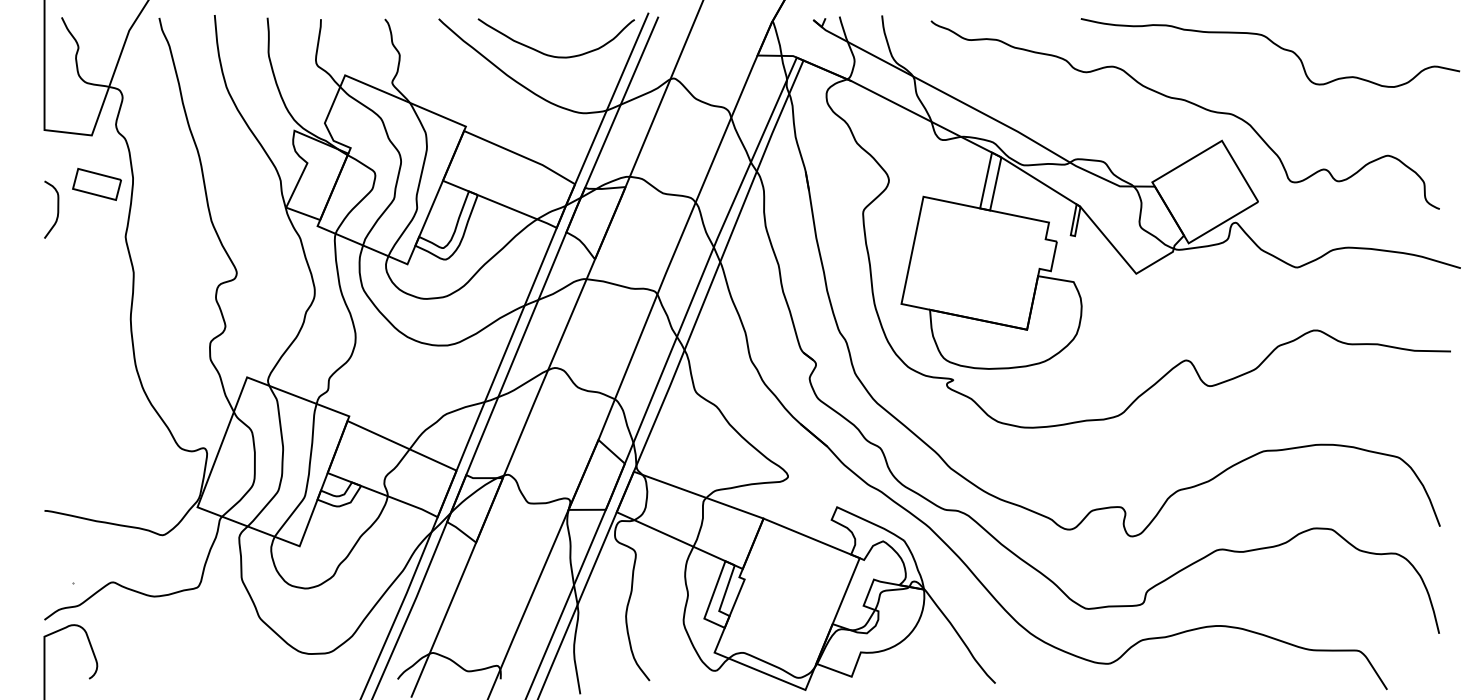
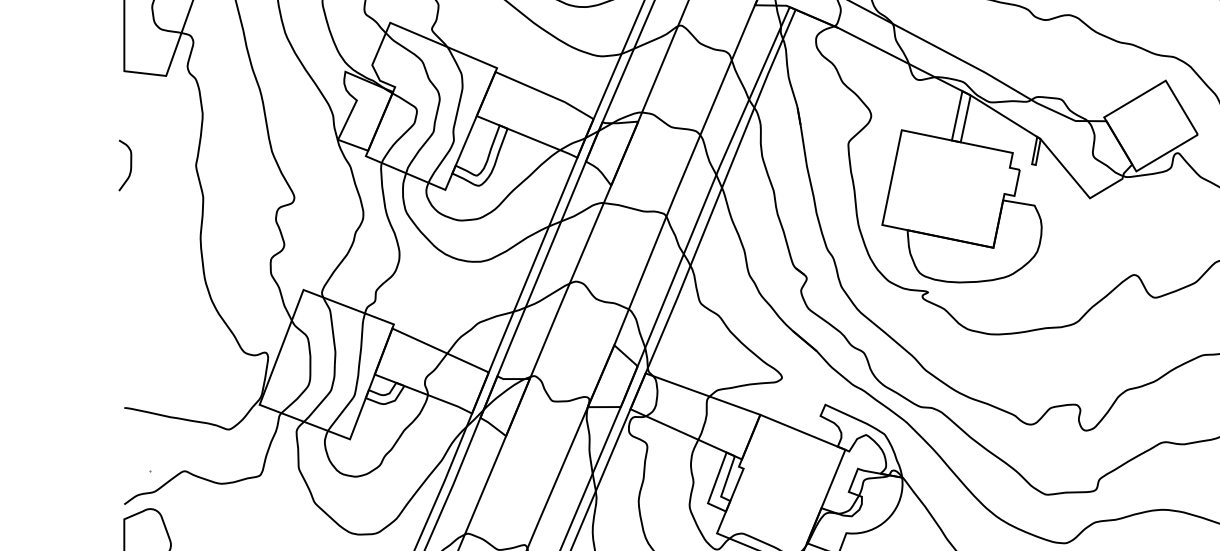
part: (96, 183) -> (170, 118), removed
curve: (57, 209) -> (130, 165), moved

